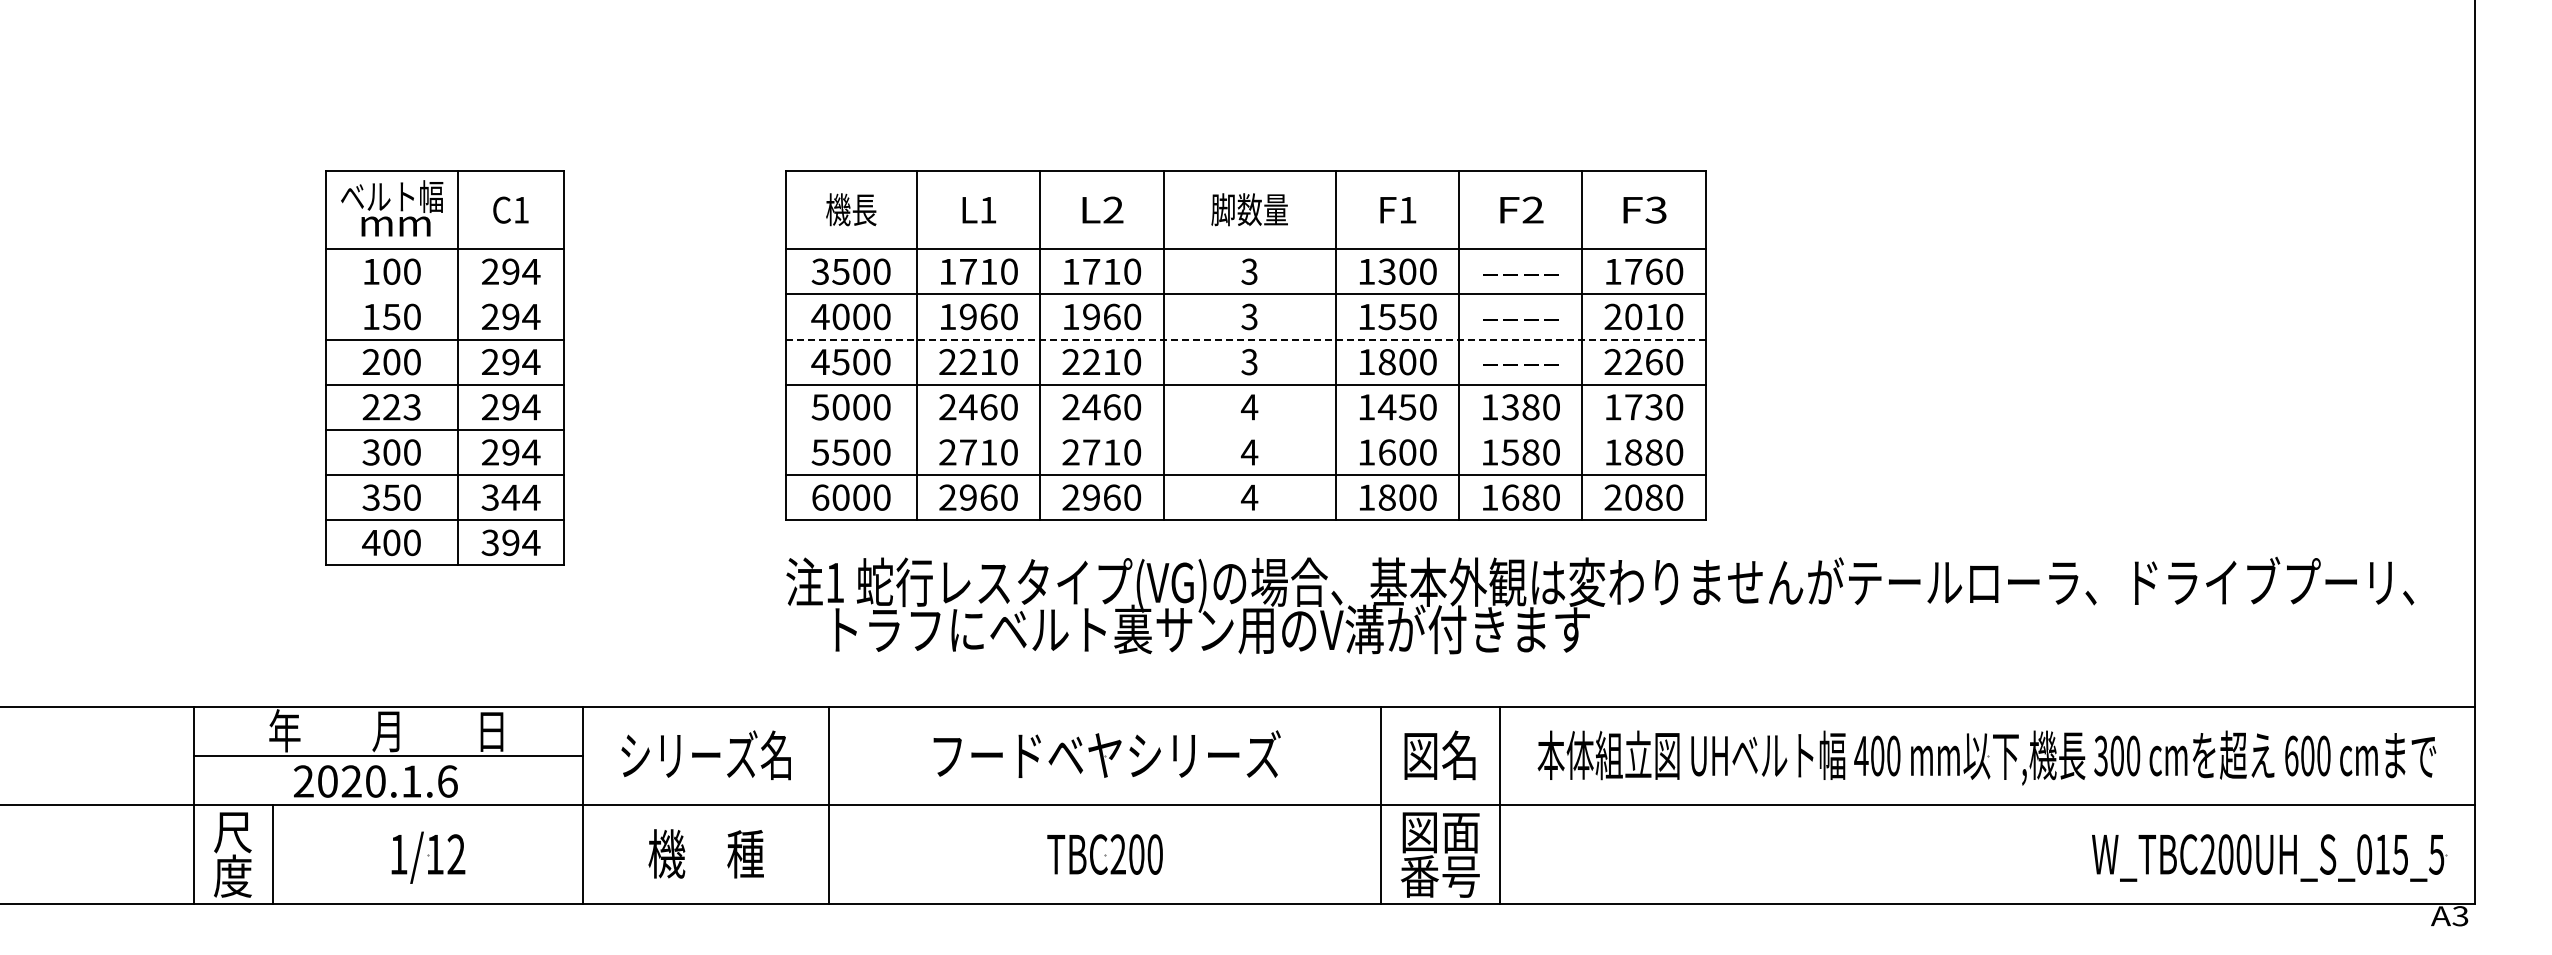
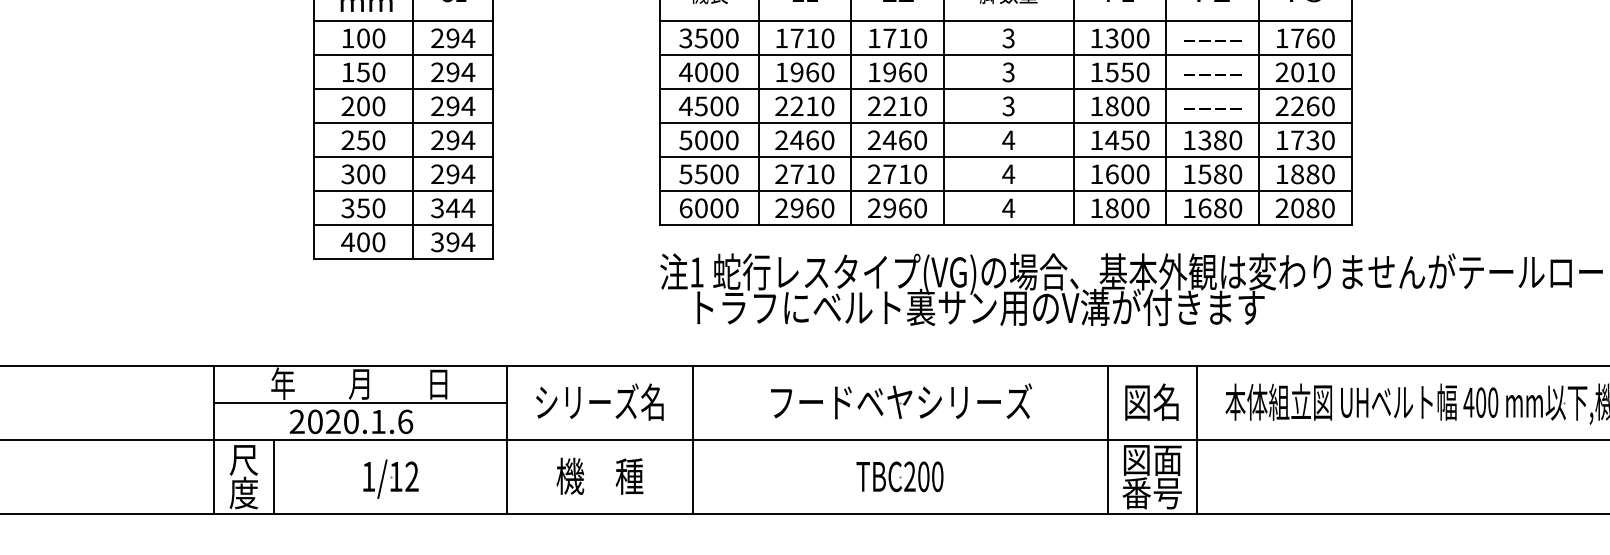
line: (445, 294) -> (403, 55), added
line: (1245, 339) -> (1005, 89), dashed -> solid
text: (401, 407) -> (370, 140), 223 -> 250
line: (1245, 429) -> (1005, 157), added

